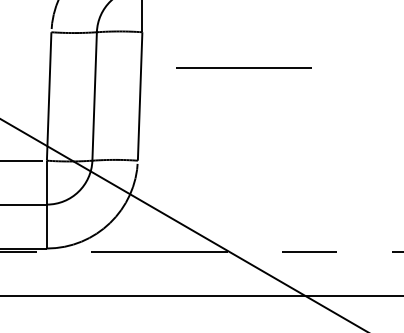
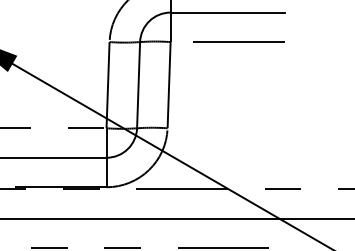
line: (243, 67) -> (238, 41), moved

